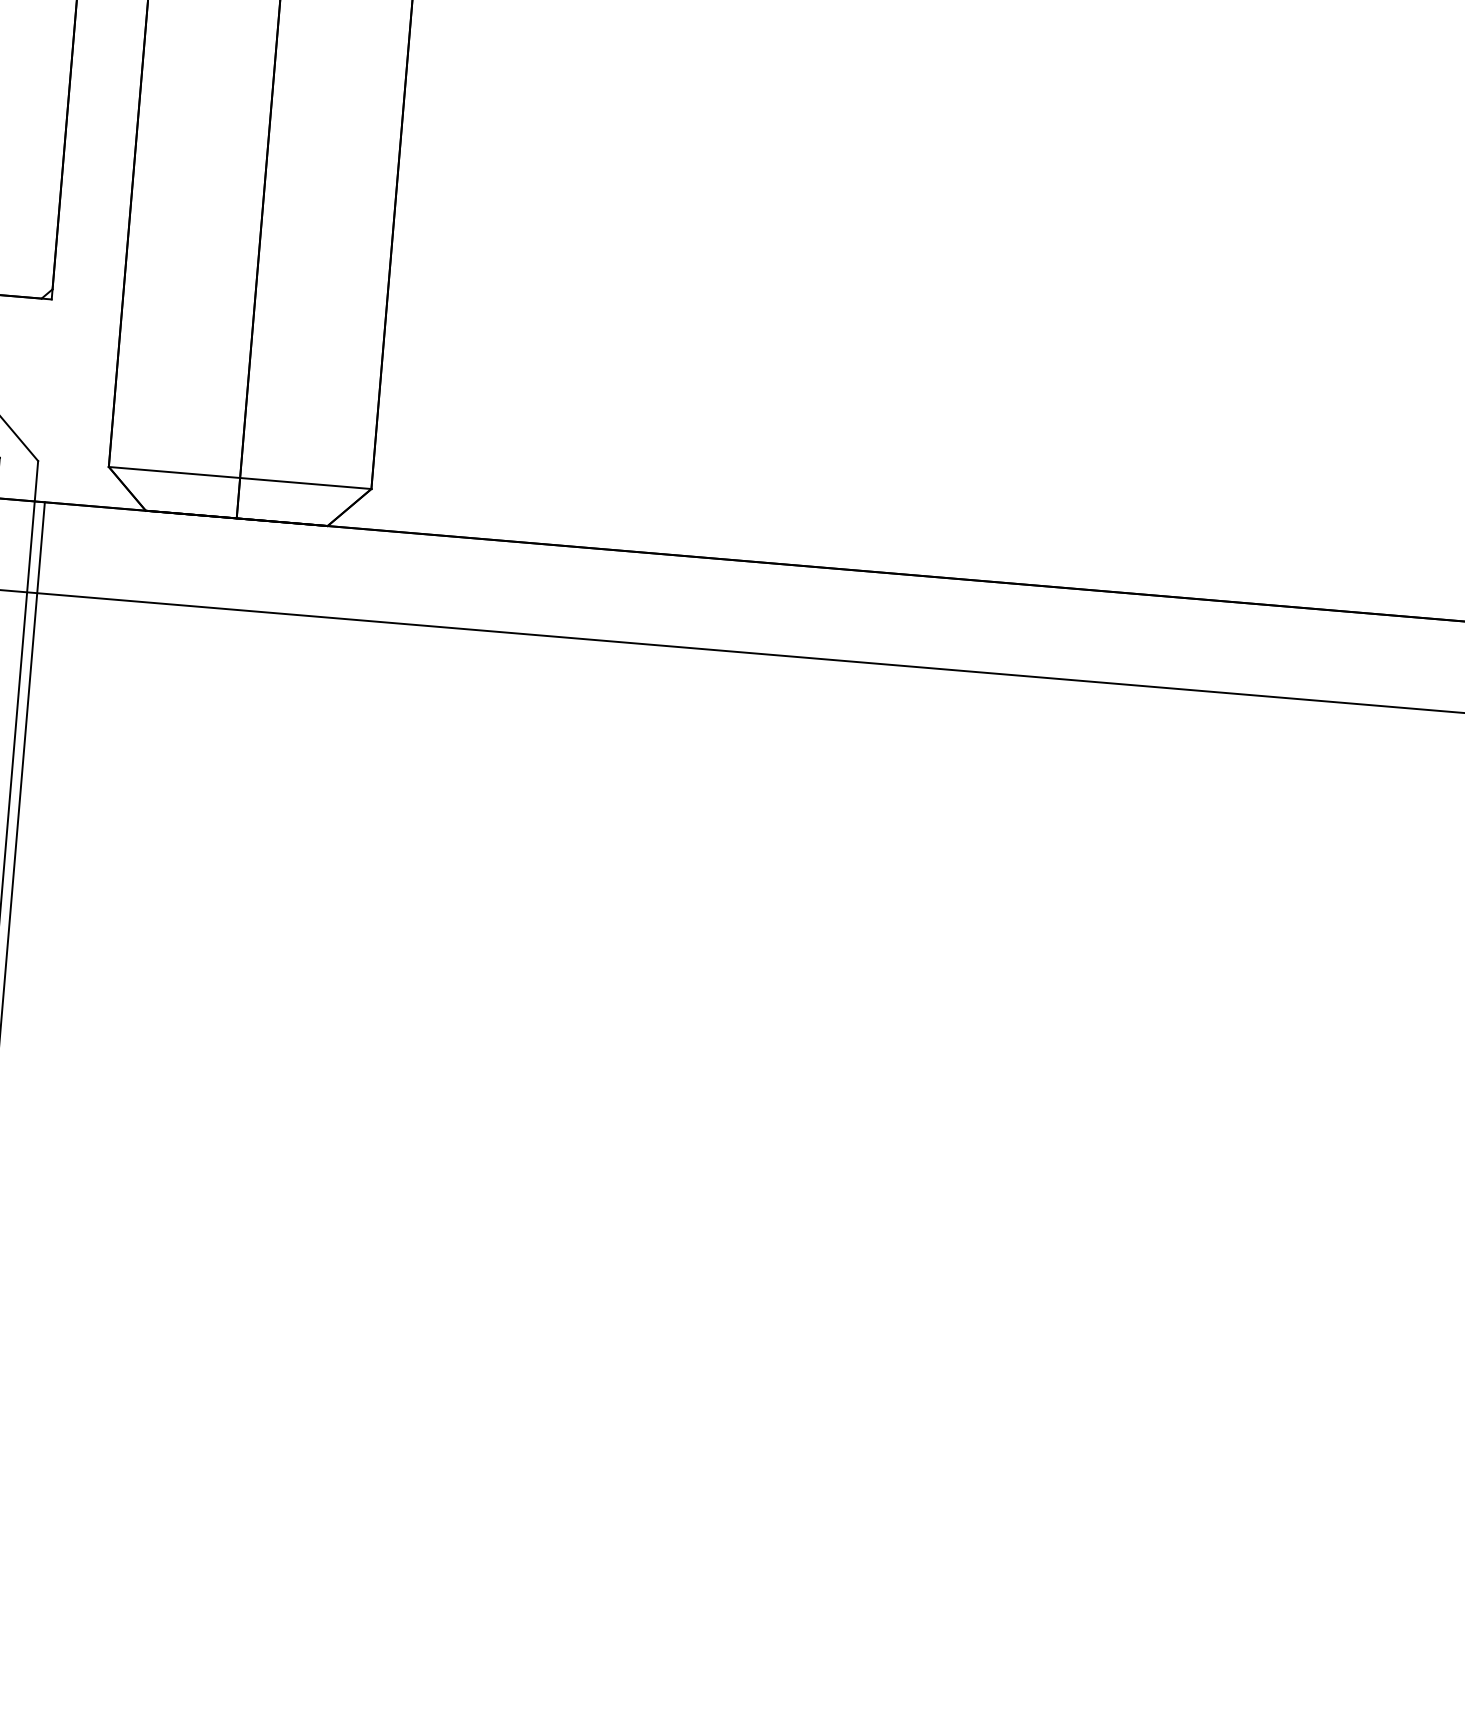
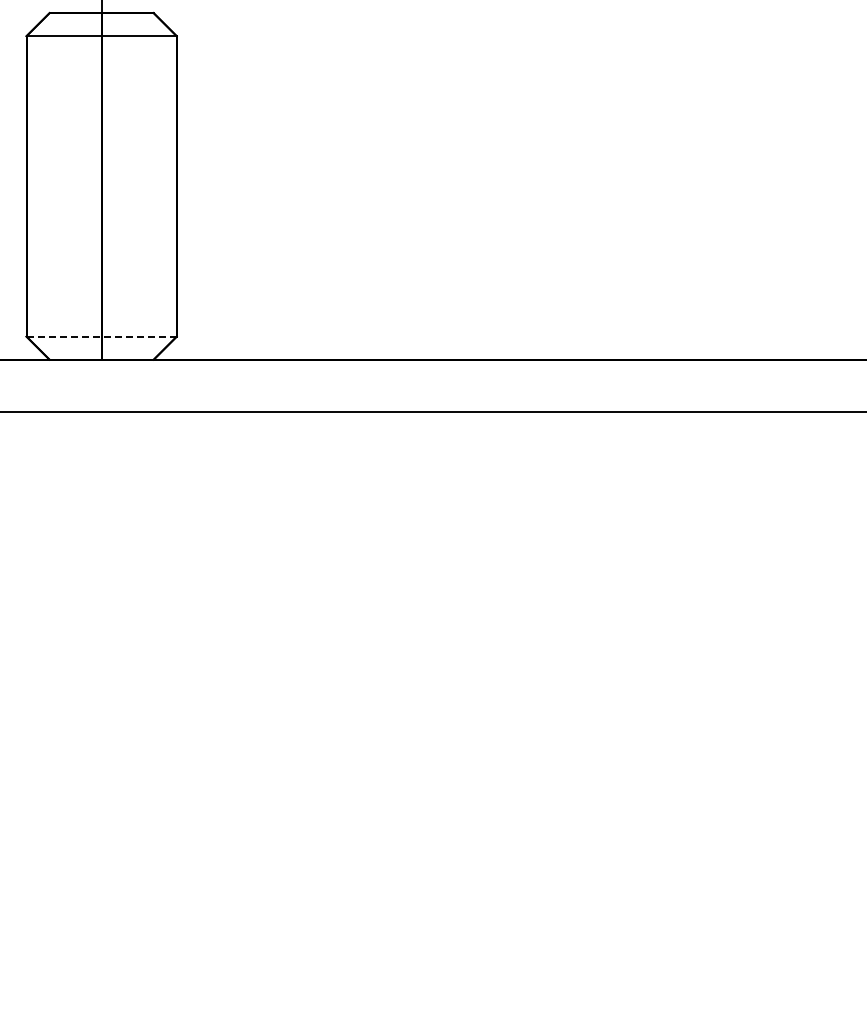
line: (241, 477) -> (102, 336), solid -> dashed

